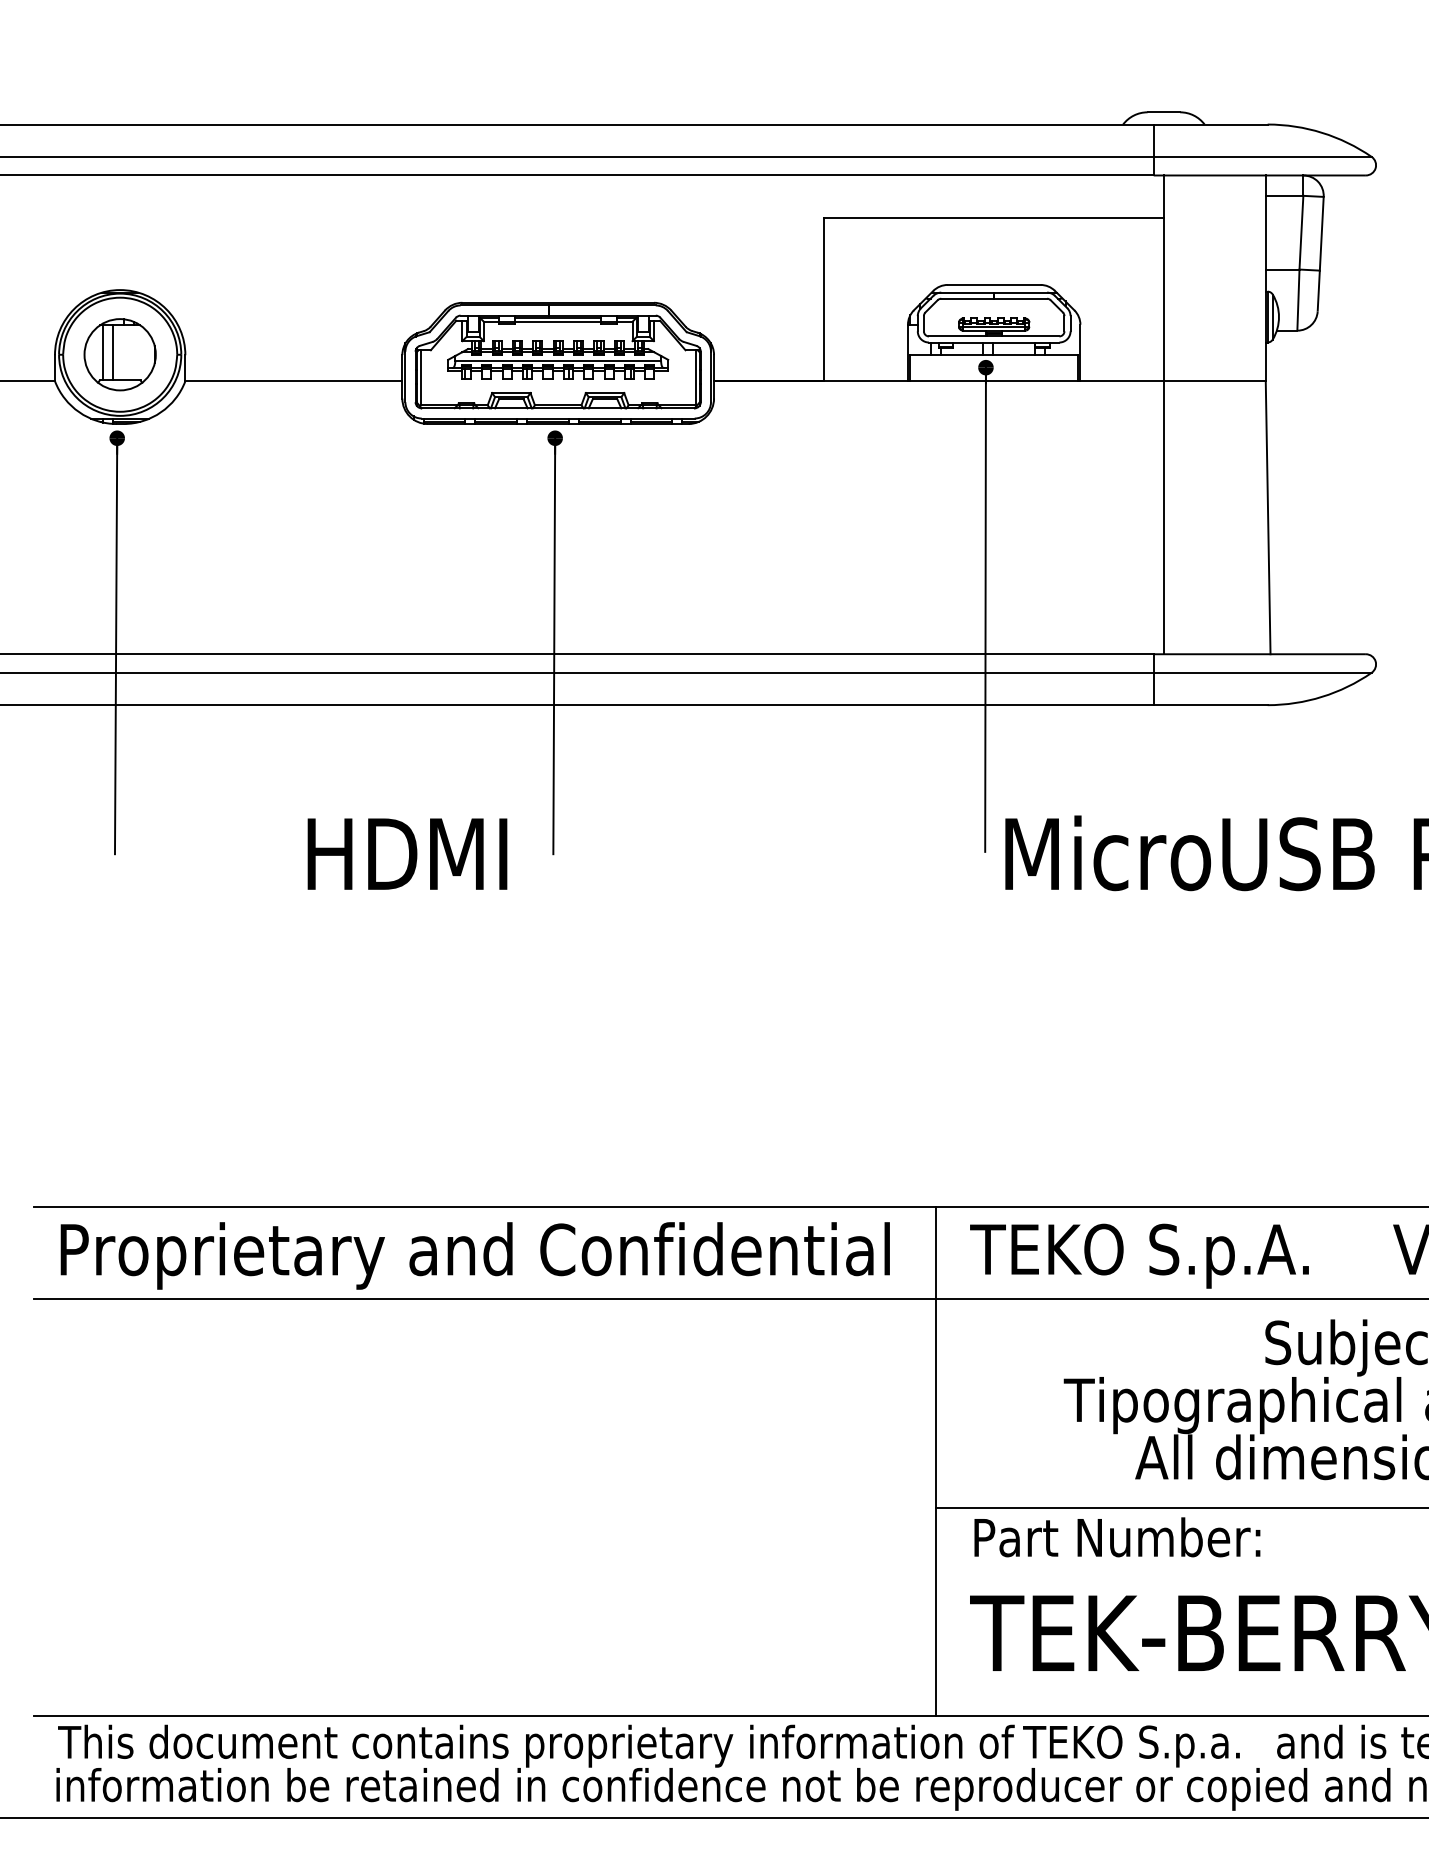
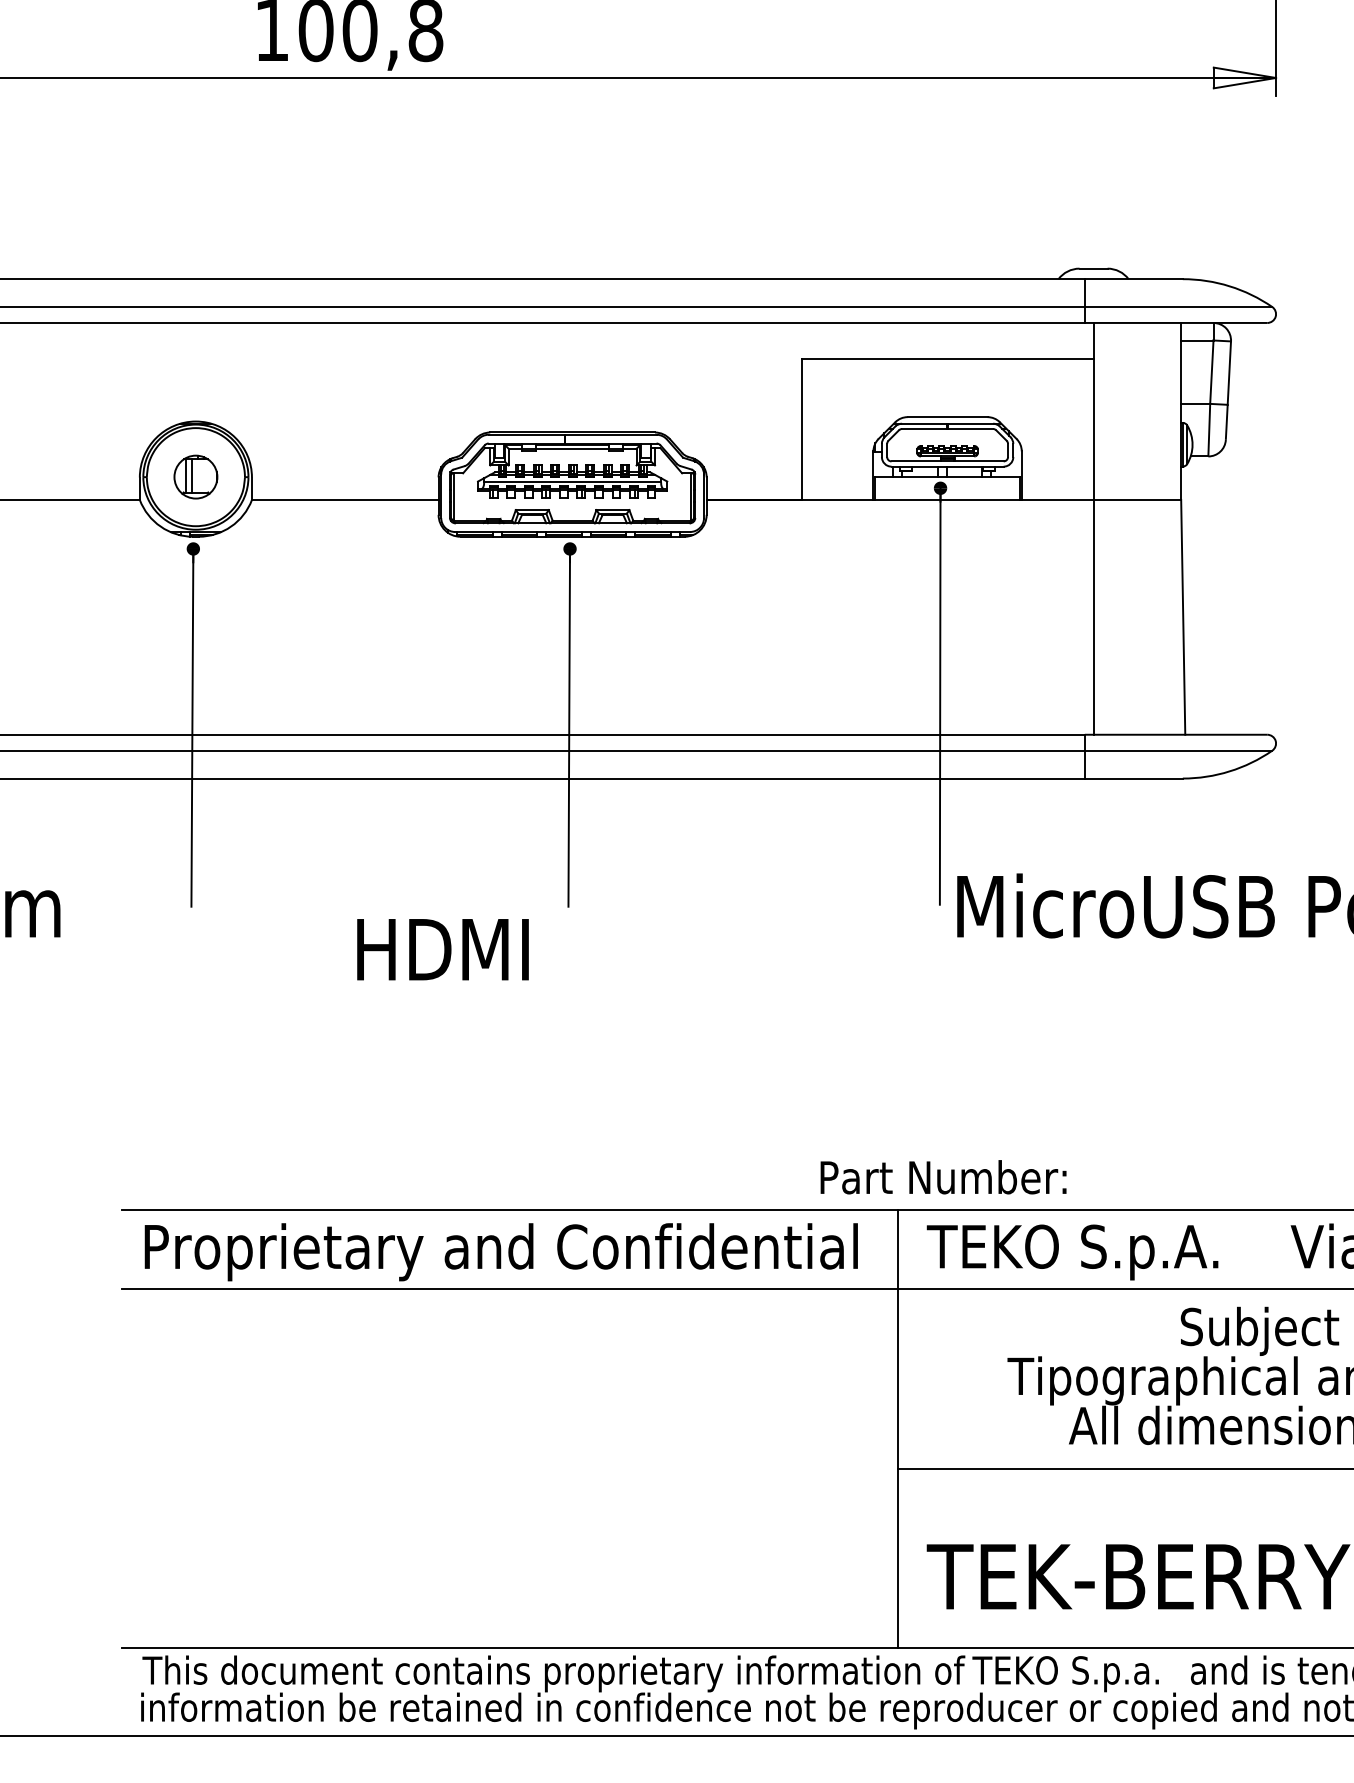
part: (119, 353) -> (195, 476), size x0.7
text: (406, 853) -> (442, 949), moved
text: (1117, 1537) -> (943, 1177), moved

